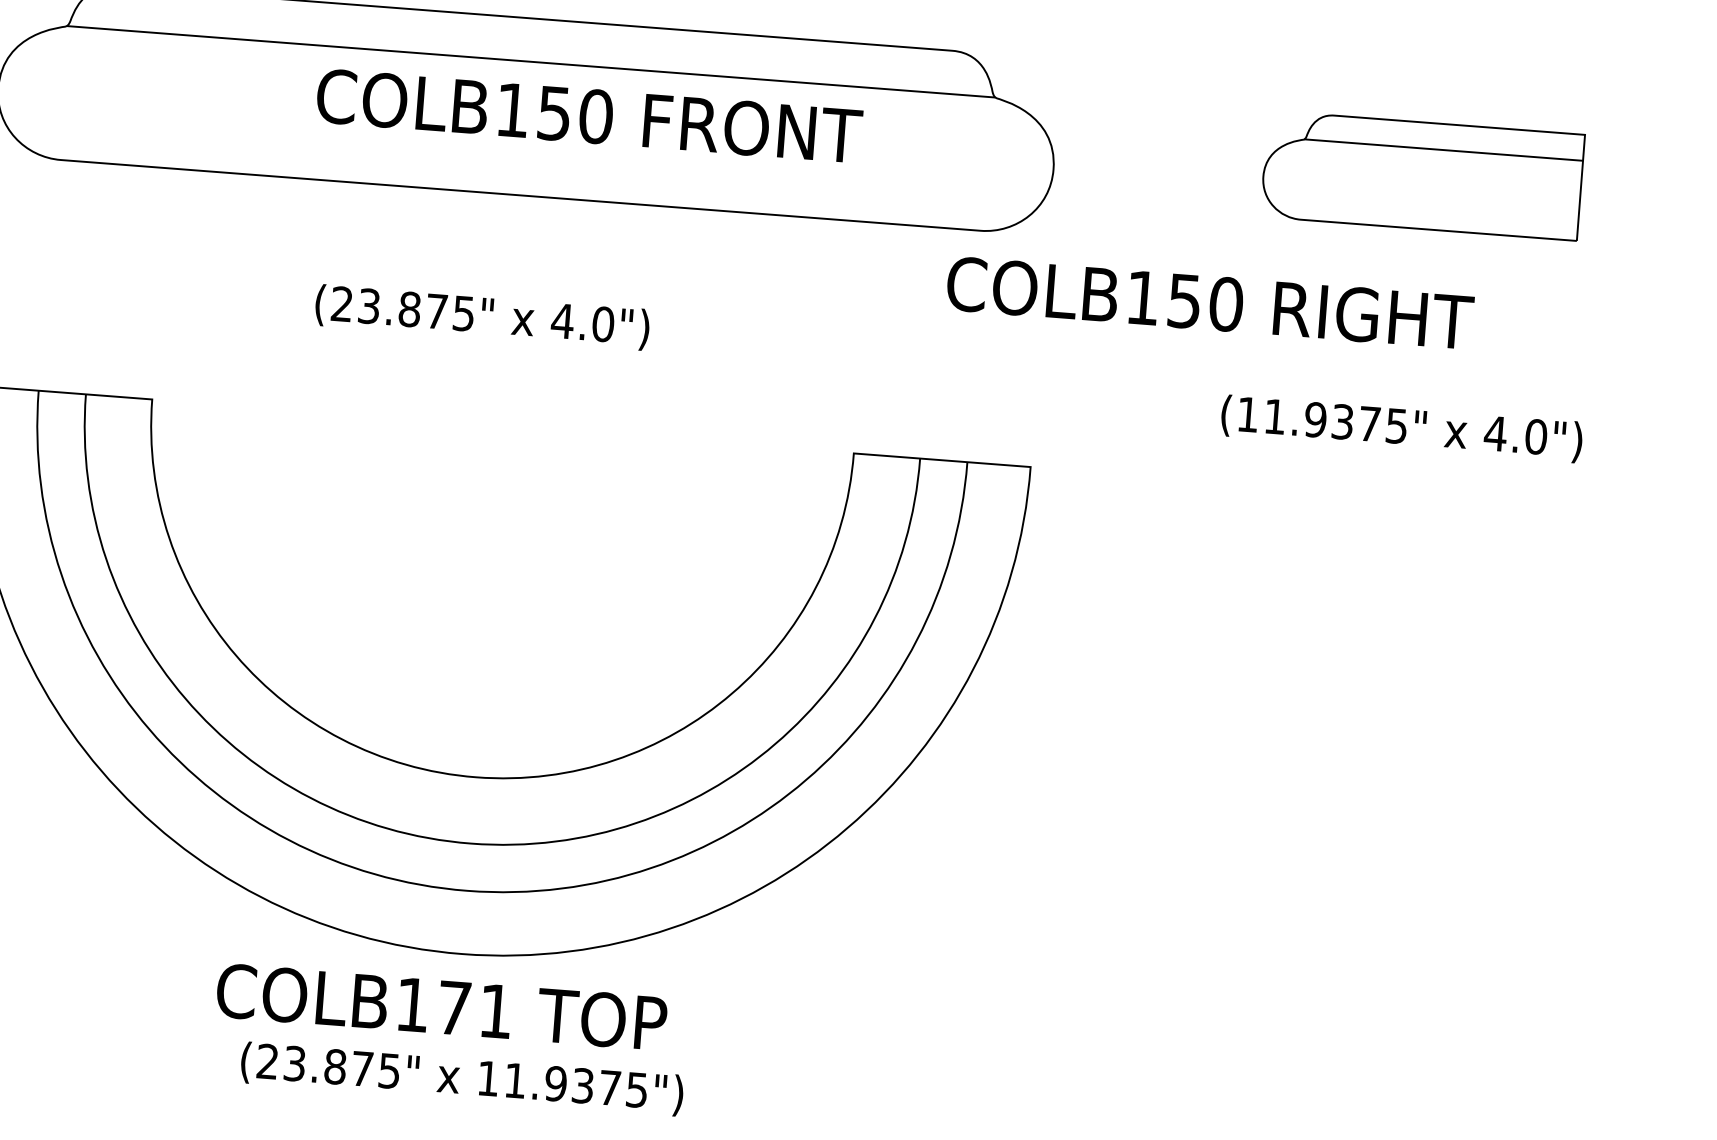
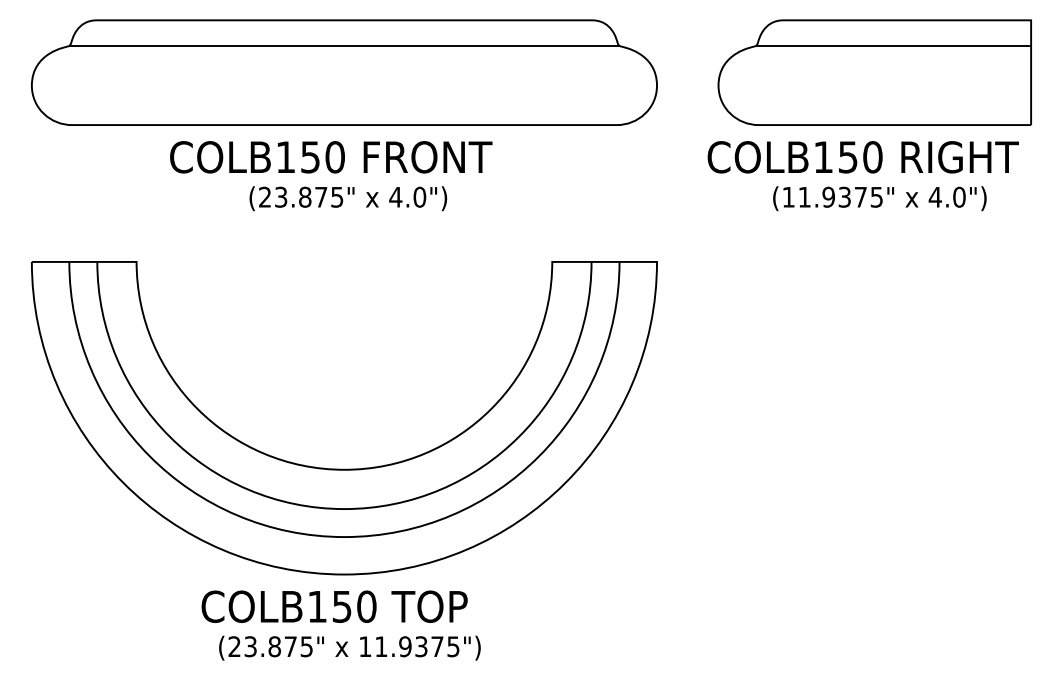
text: (589, 116) -> (331, 157), moved
part: (1422, 175) -> (874, 72), size x1.67
text: (1208, 303) -> (862, 157), moved
text: (482, 317) -> (348, 198), moved
text: (1401, 428) -> (879, 198), moved
text: (475, 1009) -> (354, 606), COLB171 -> COLB150

